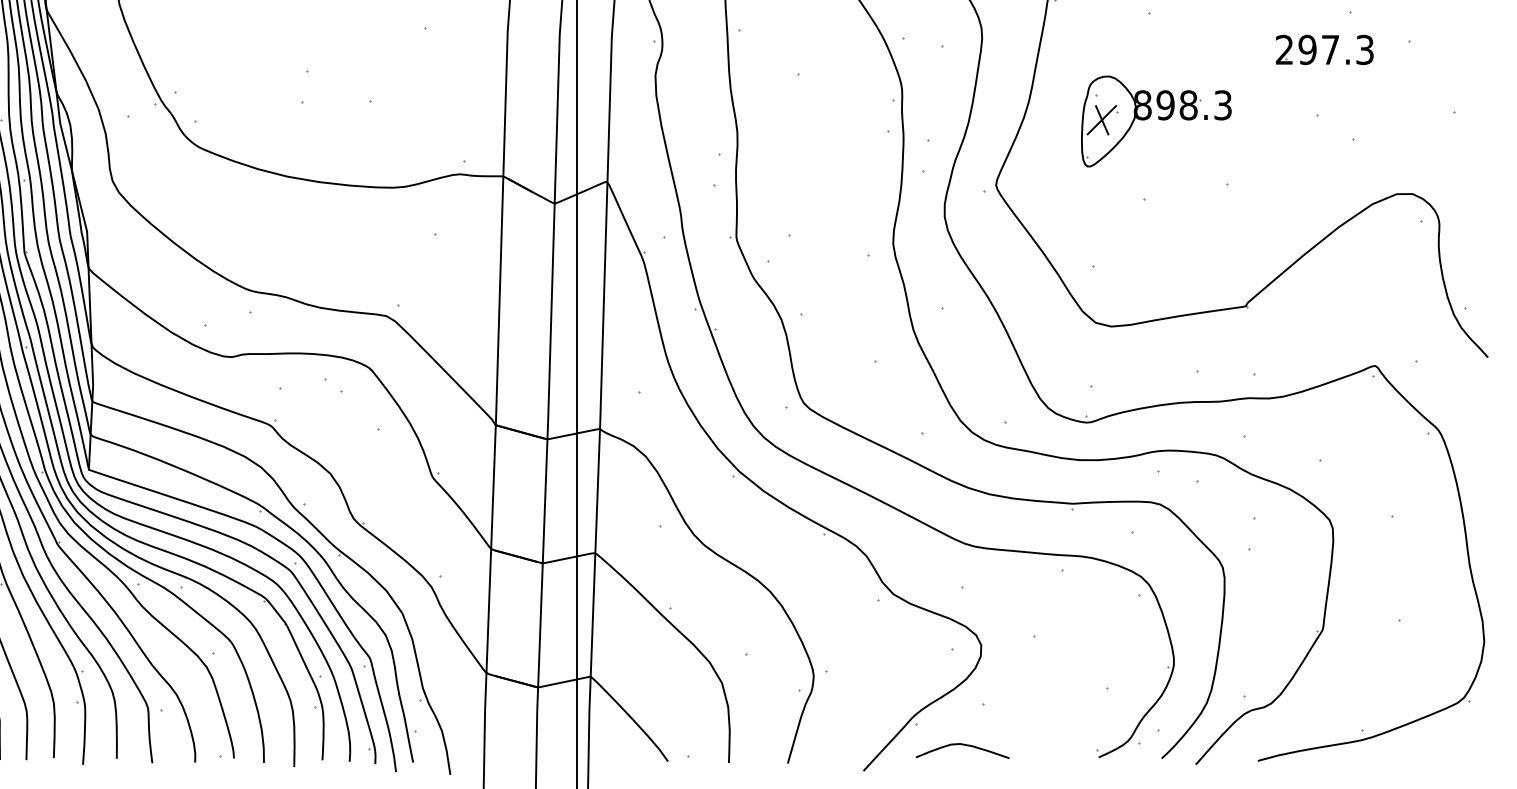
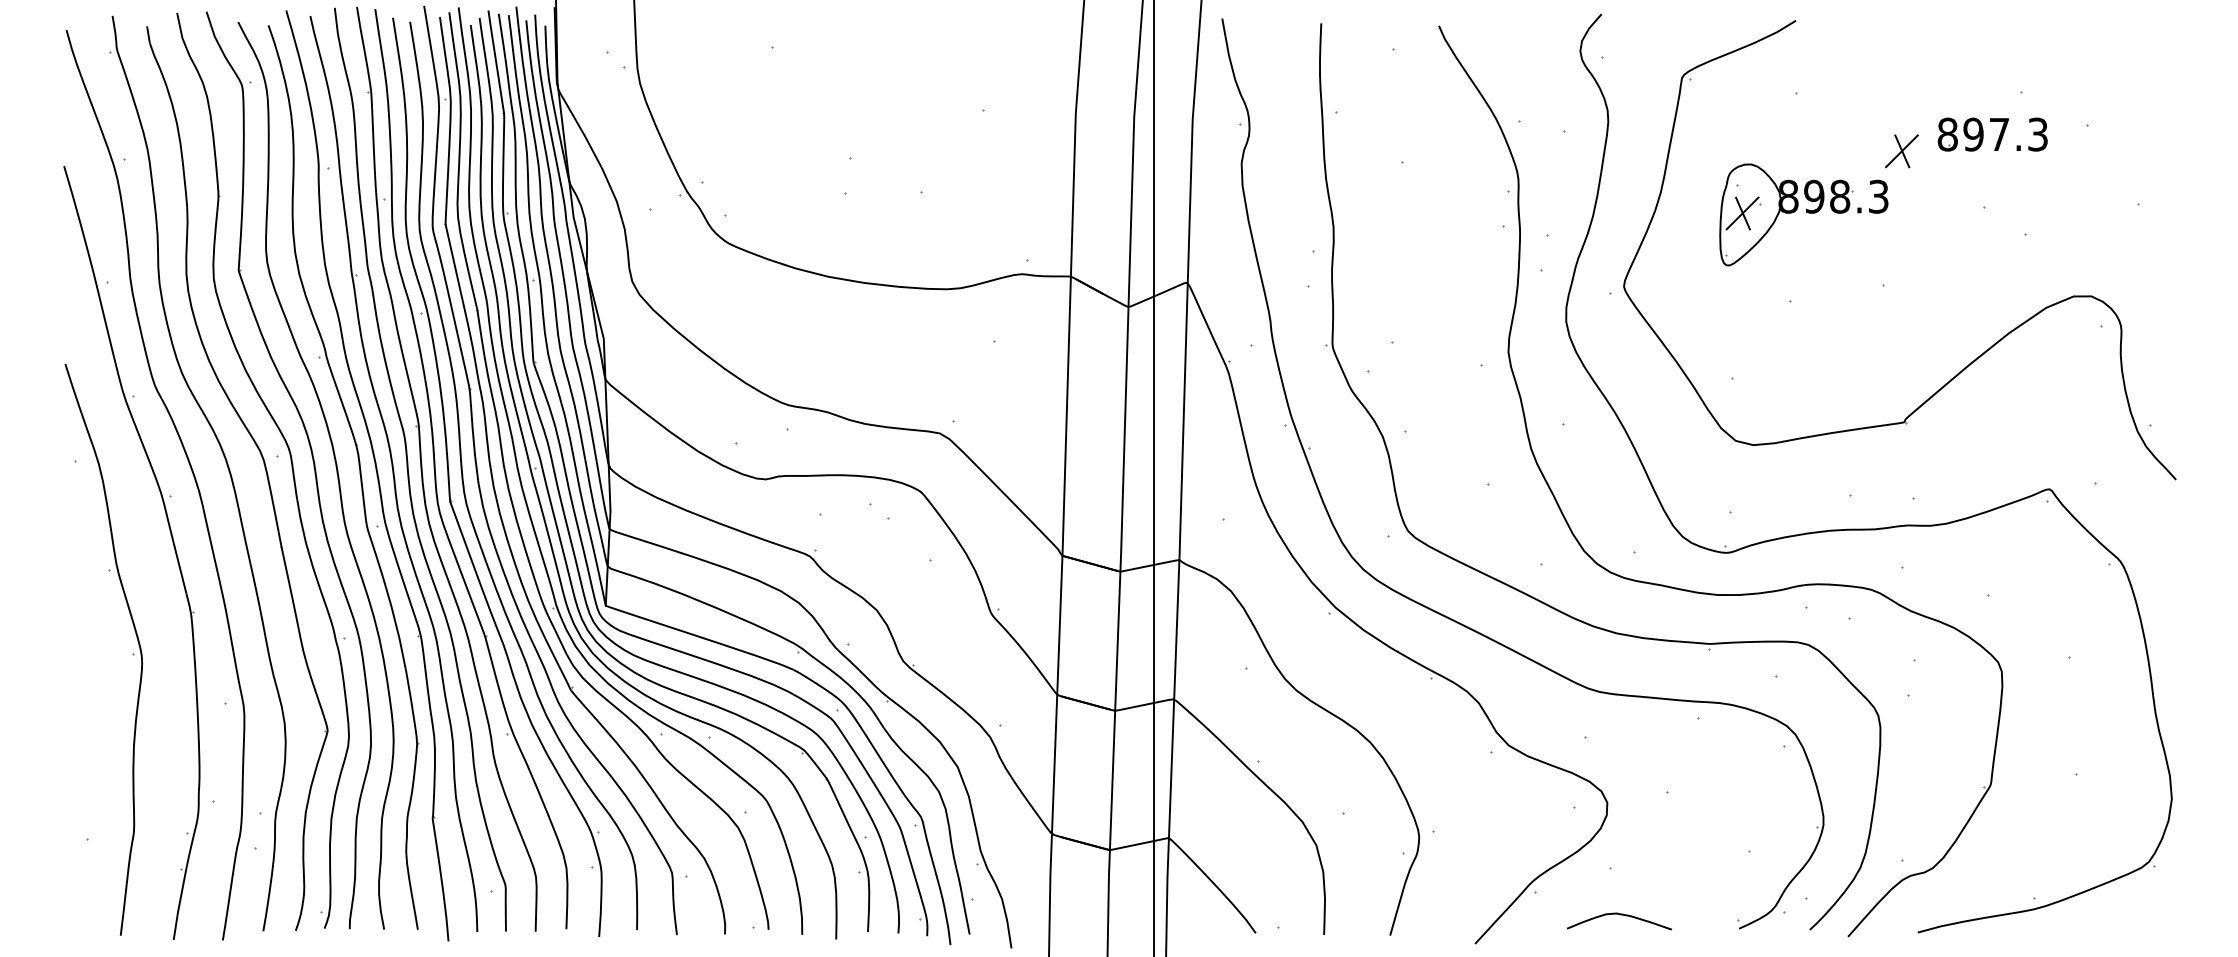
text: (1284, 49) -> (1947, 134), 297.3 -> 897.3
part: (1243, 64) -> (1901, 151), added
curve: (963, 745) -> (1620, 915), moved

